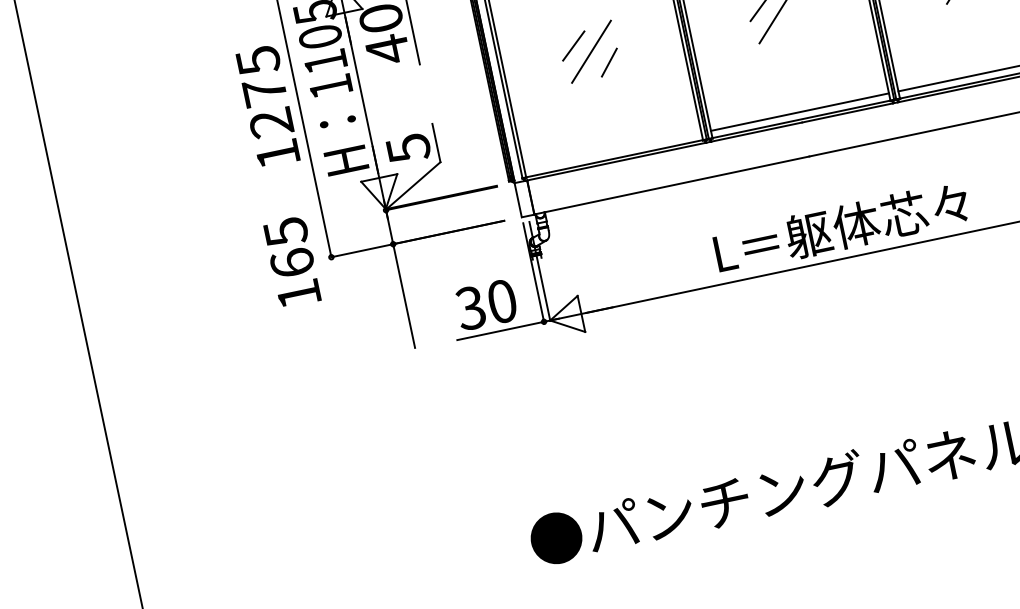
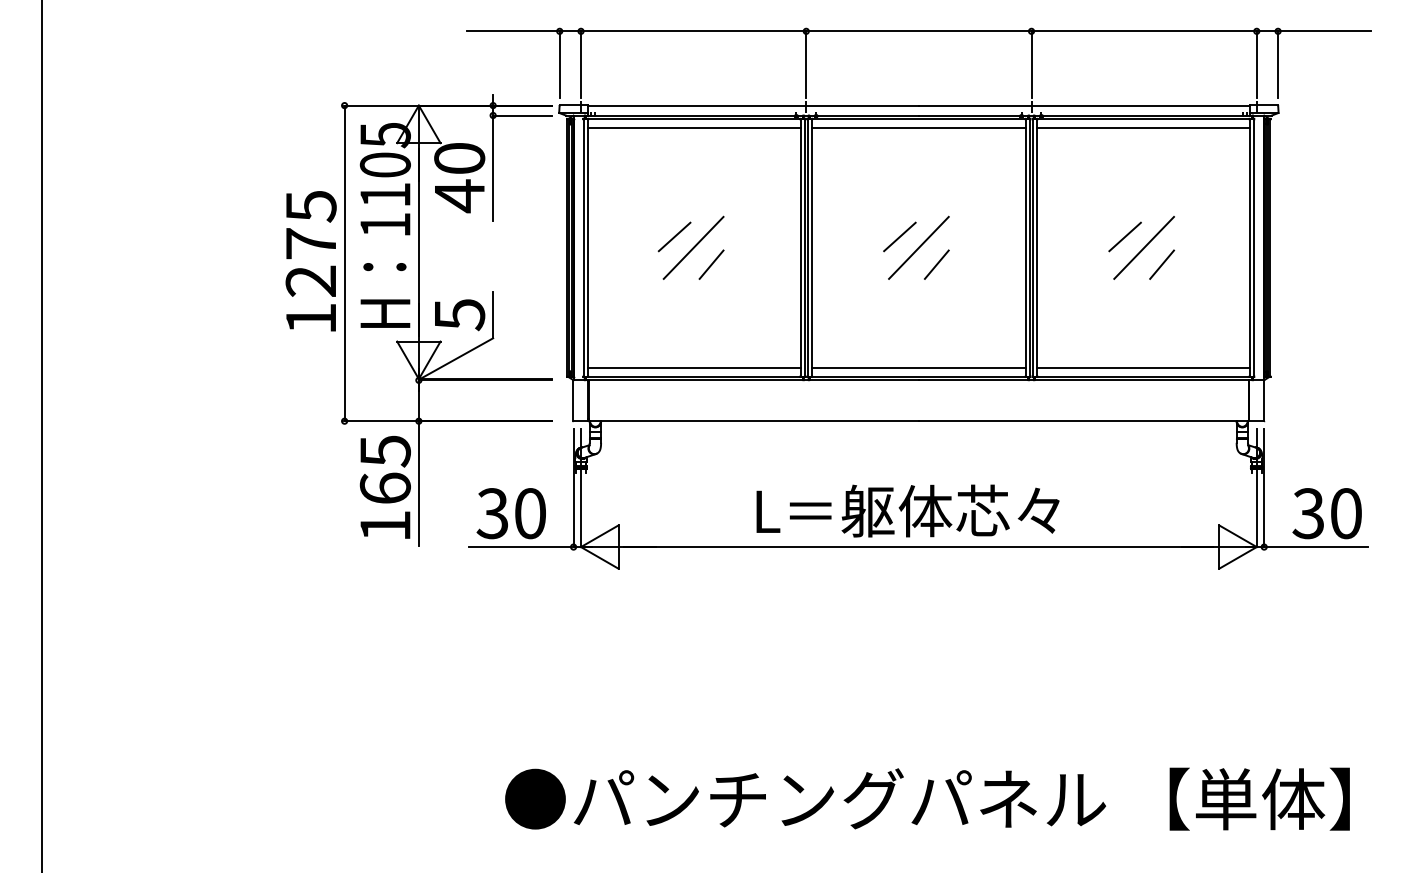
line: (796, 23) -> (936, 264), added
text: (267, 106) -> (310, 261), moved
line: (613, 151) -> (694, 367), added
text: (841, 227) -> (907, 510), moved
text: (291, 262) -> (384, 487), moved

